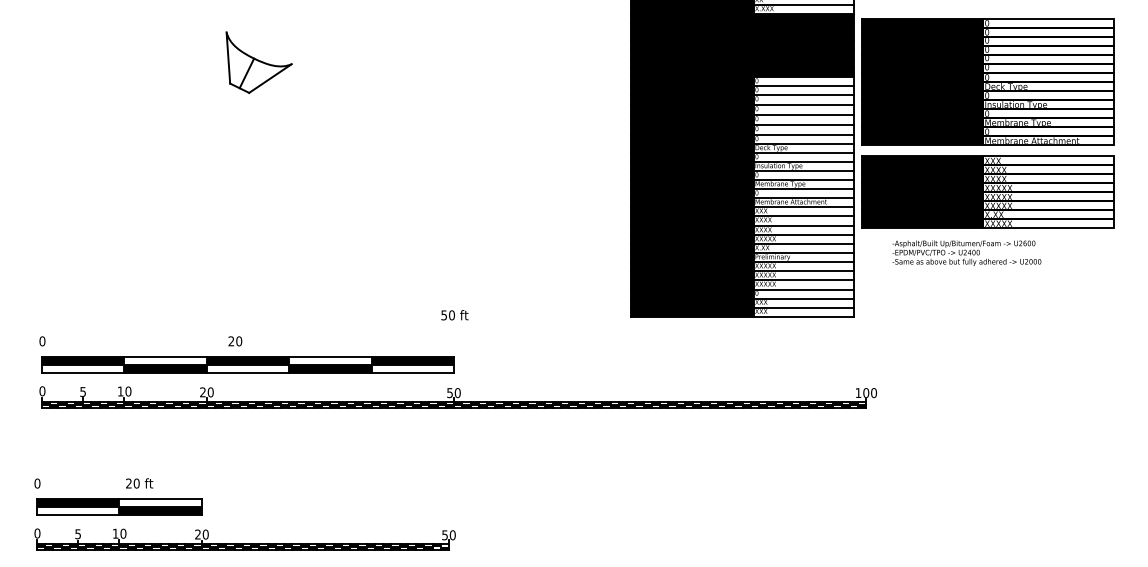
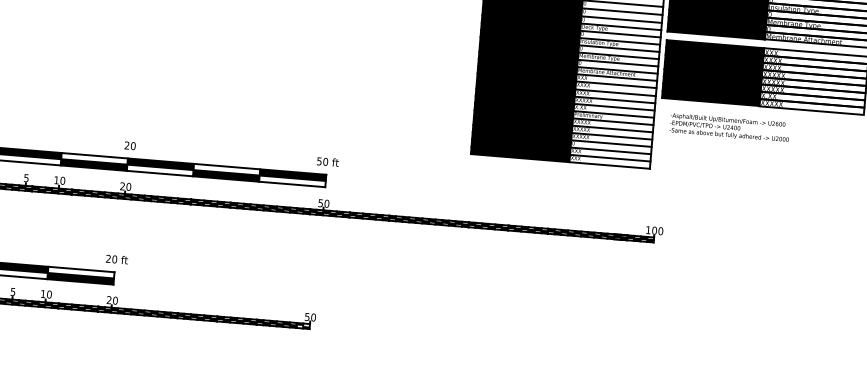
text: (966, 252) -> (729, 127), moved
text: (454, 315) -> (327, 162), moved
text: (235, 341) -> (130, 145), moved
text: (139, 483) -> (116, 259), moved

